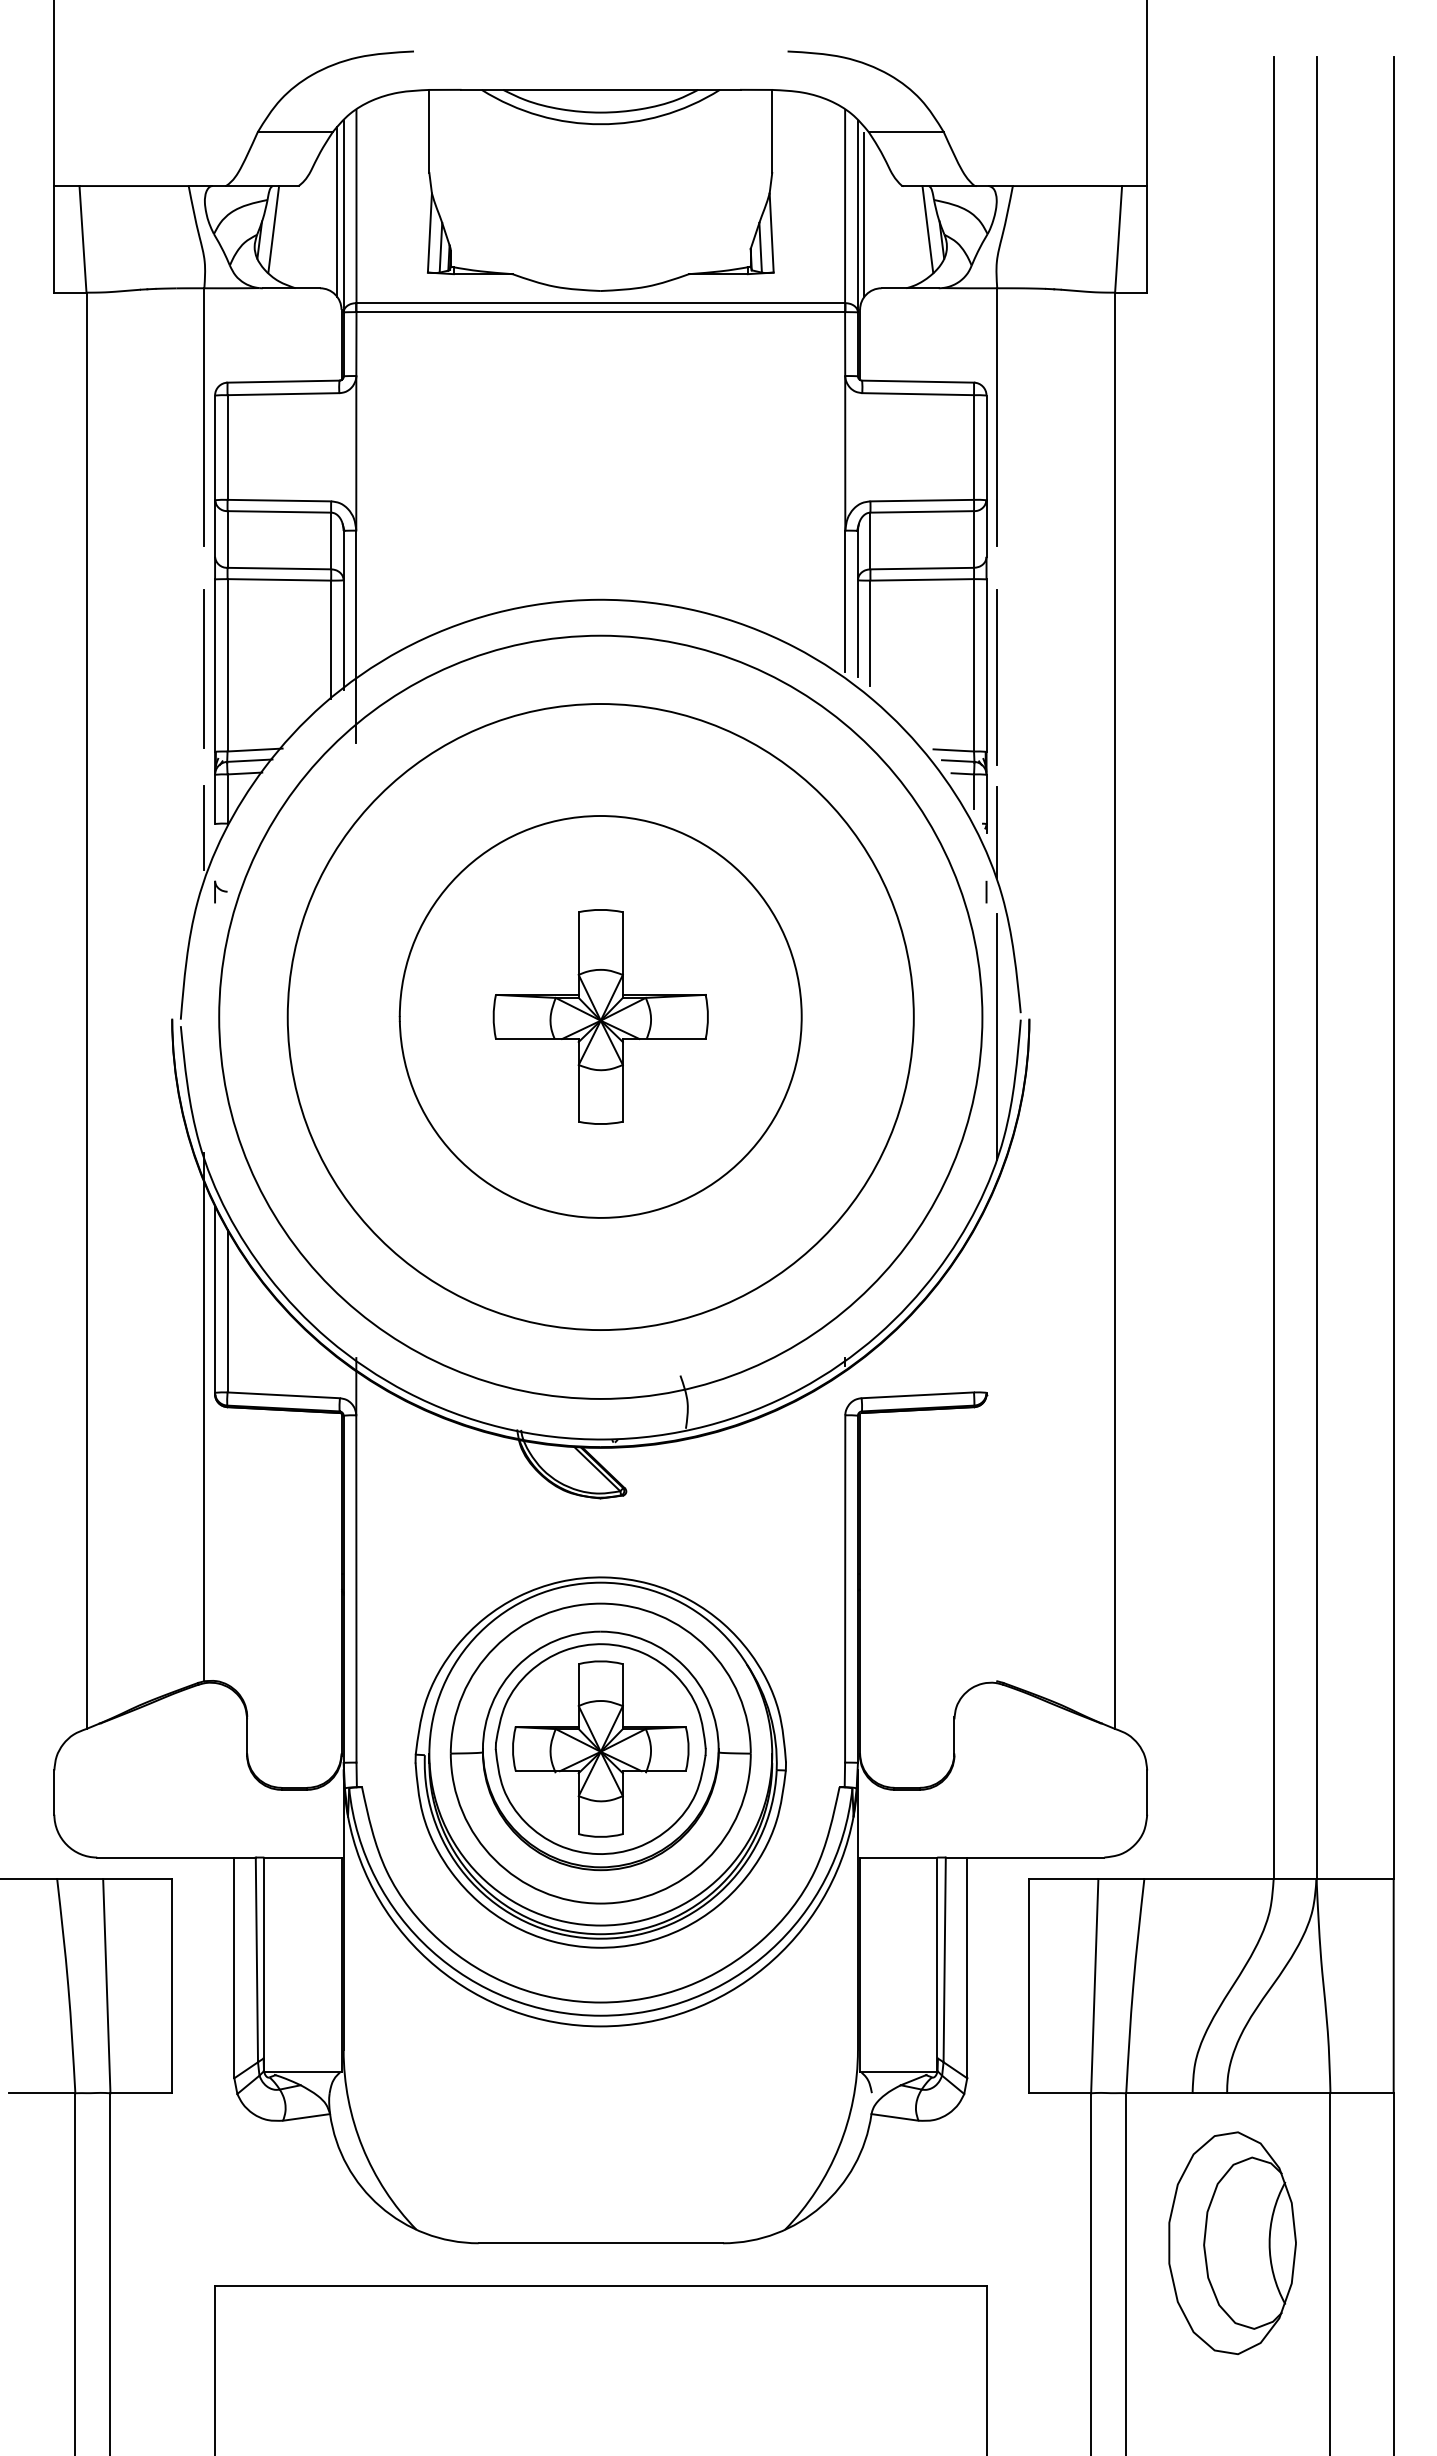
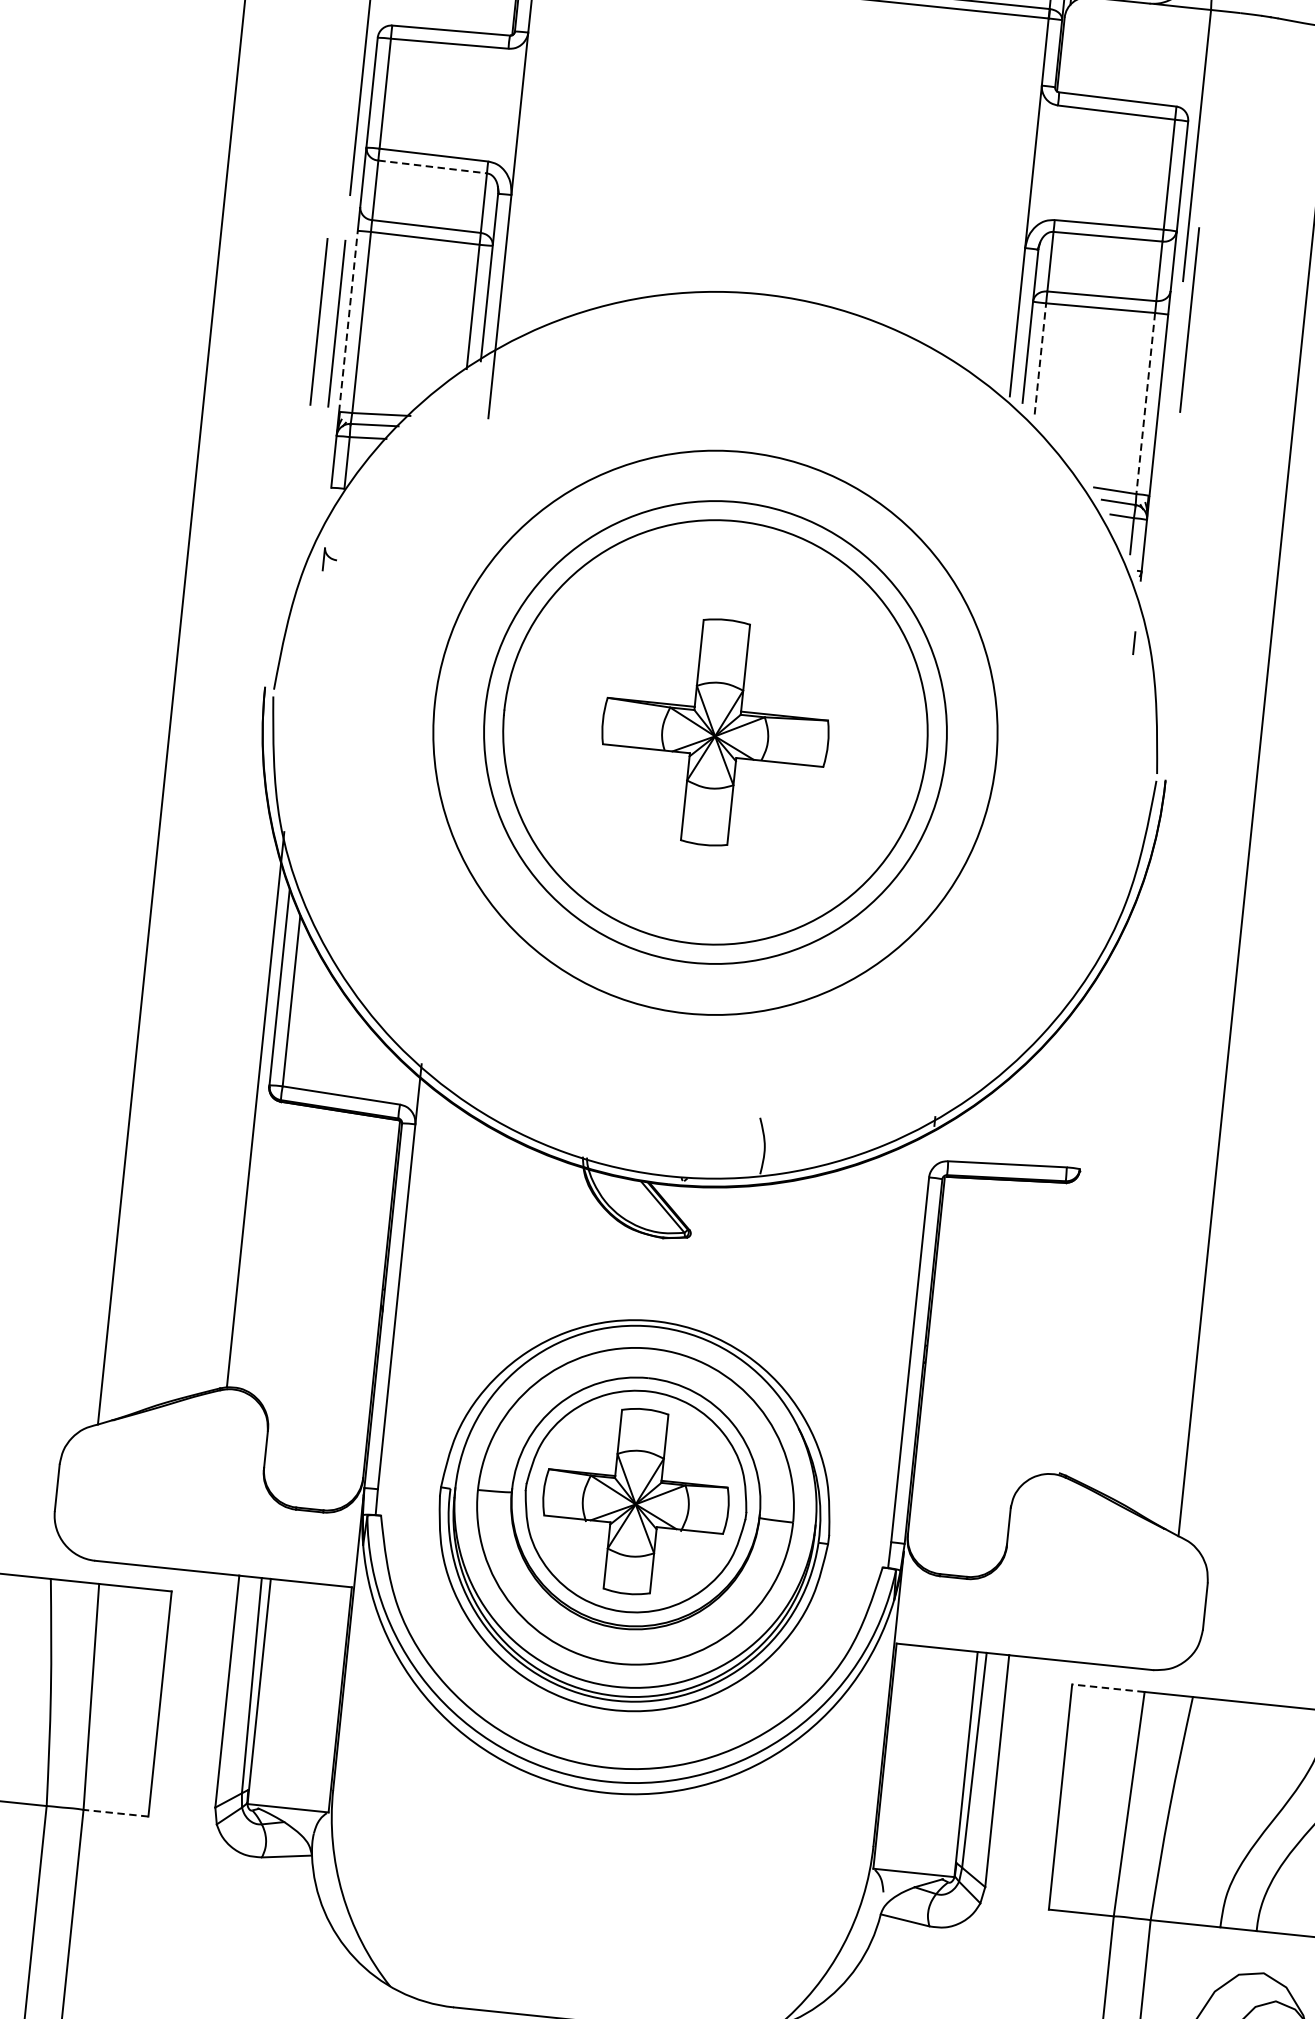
line: (279, 511) -> (432, 166), solid -> dashed
line: (870, 633) -> (1040, 358), solid -> dashed
line: (215, 665) -> (348, 321), solid -> dashed
line: (974, 665) -> (1146, 403), solid -> dashed
line: (186, 668) -> (318, 321), added
line: (996, 677) -> (1188, 320), moved
line: (204, 827) -> (319, 490), removed
line: (997, 832) -> (1152, 581), removed
circle: (600, 1016) -> (715, 731), size x0.7
circle: (600, 1017) -> (715, 732), size x0.7
line: (997, 1036) -> (1130, 796), removed
line: (1063, 1878) -> (1108, 1687), solid -> dashed
line: (141, 2093) -> (116, 1813), solid -> dashed

